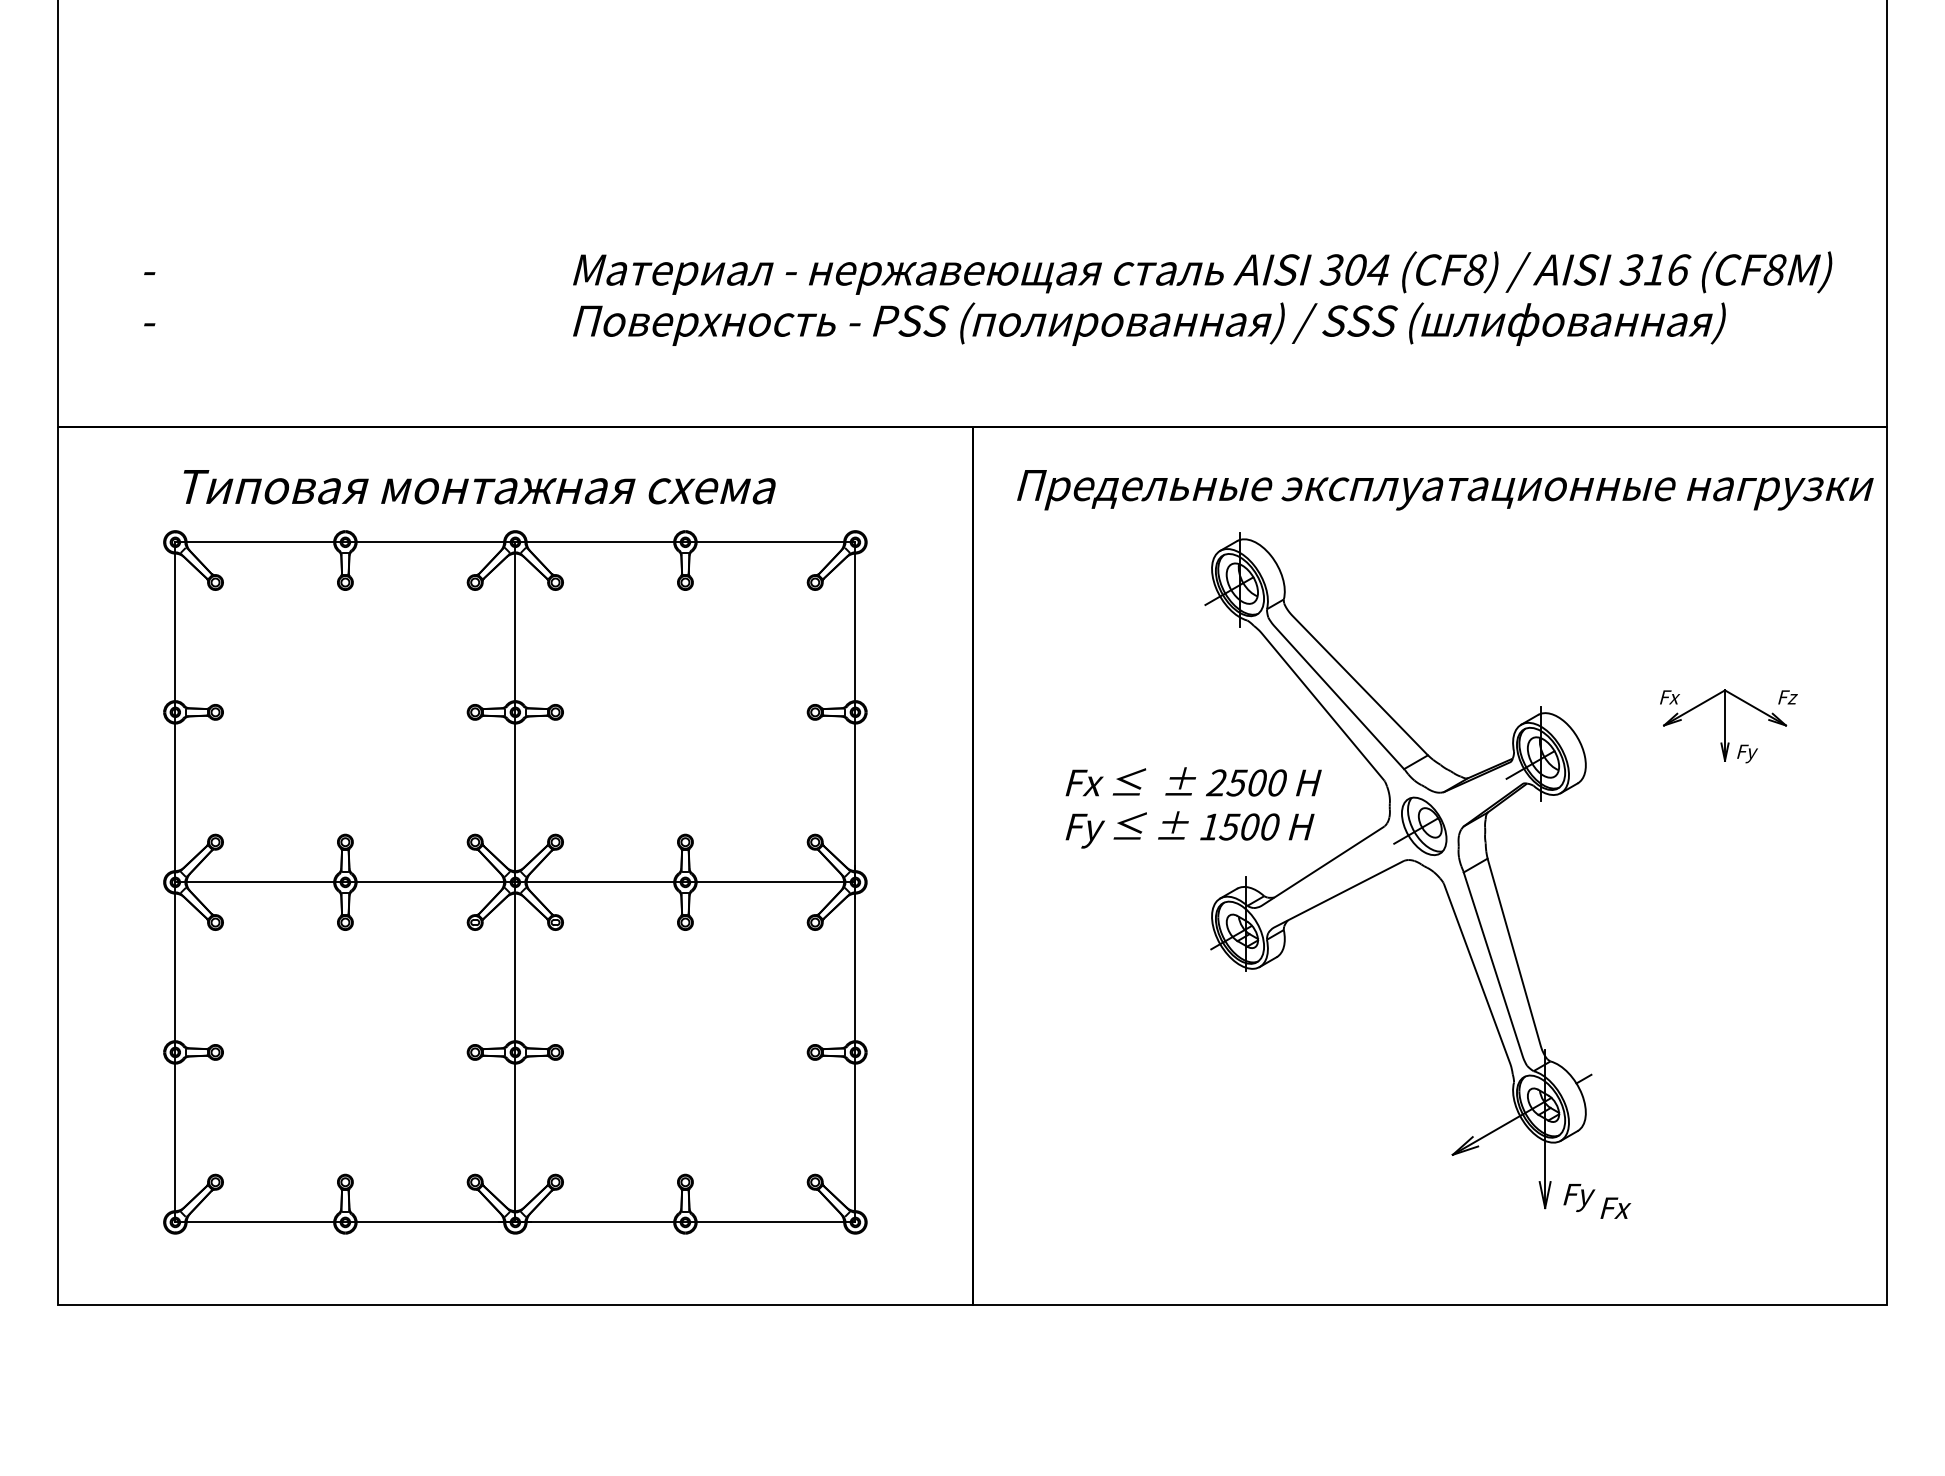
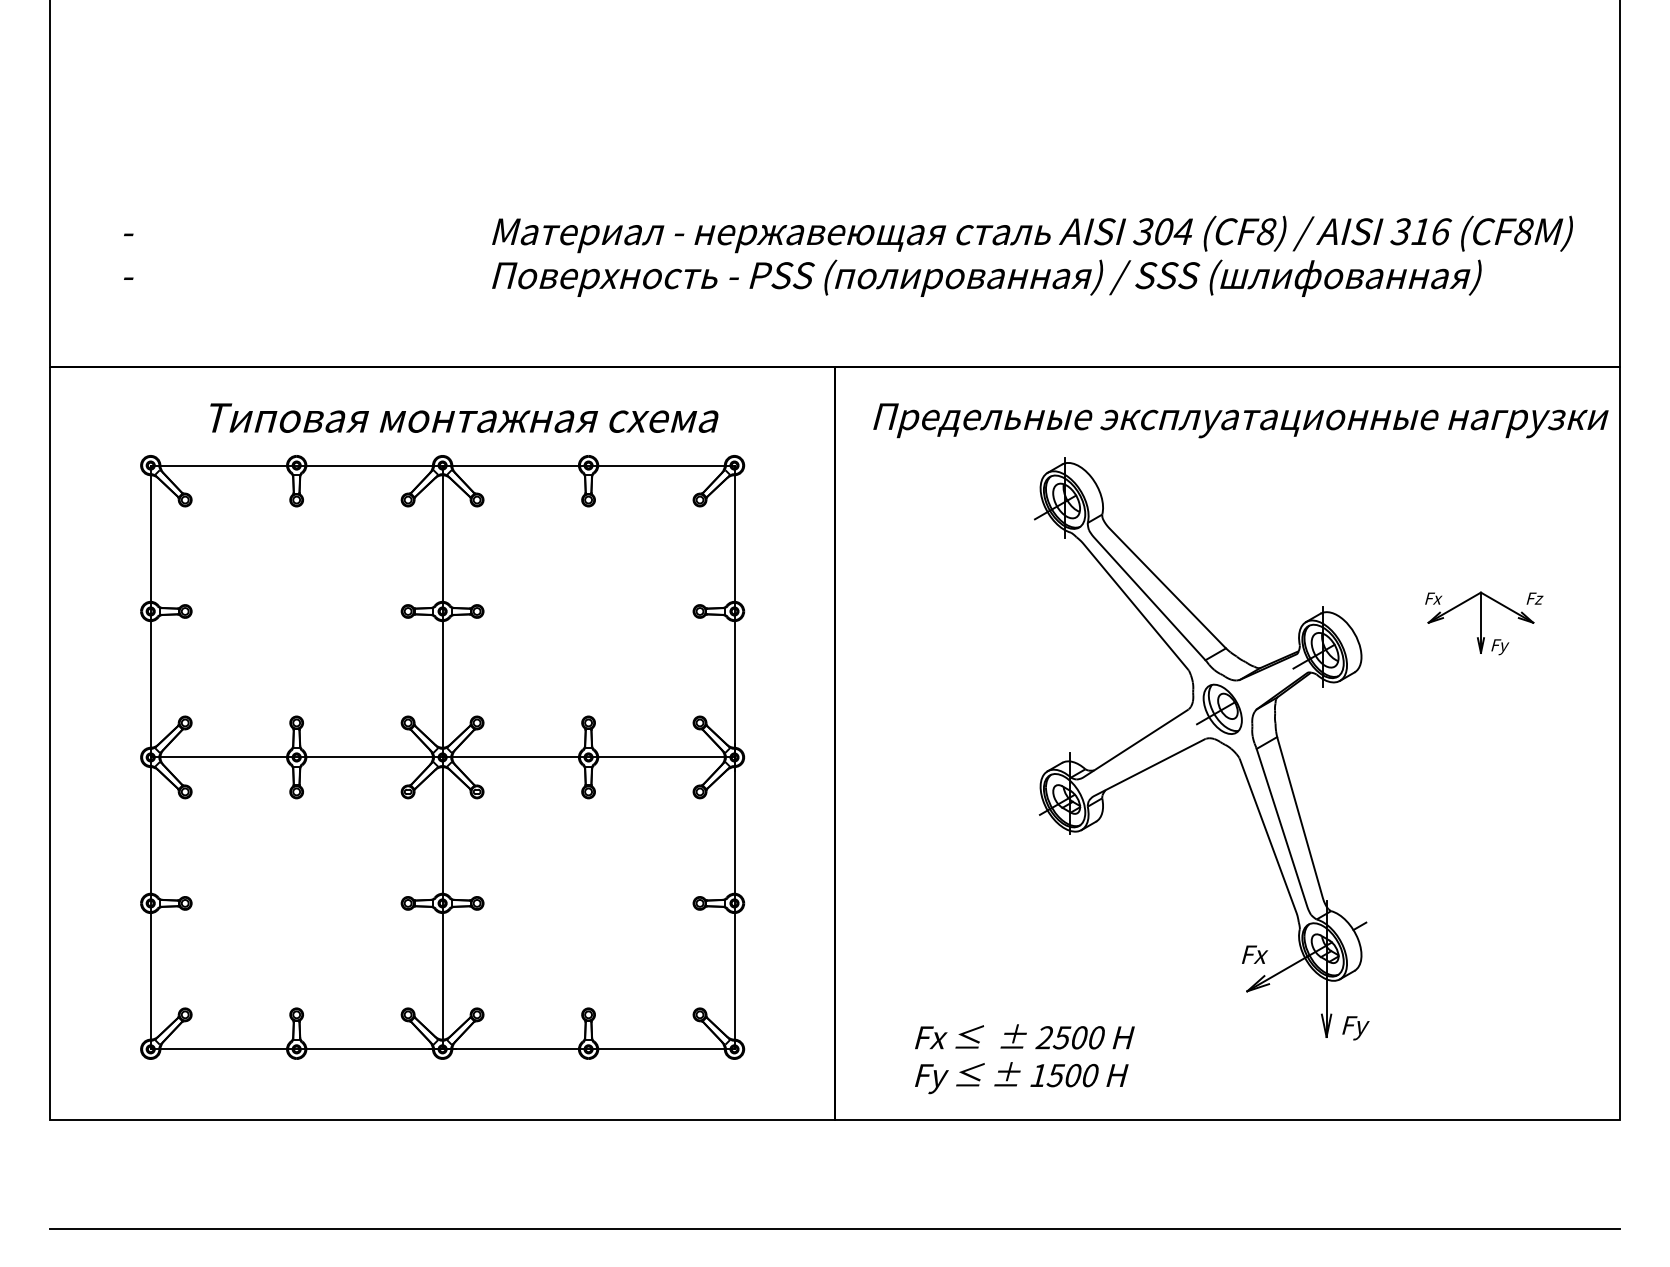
text: (479, 487) -> (464, 418), moved
text: (1193, 807) -> (1024, 1058), moved
text: (1615, 1207) -> (1254, 954), moved
line: (972, 1431) -> (835, 1228), added

